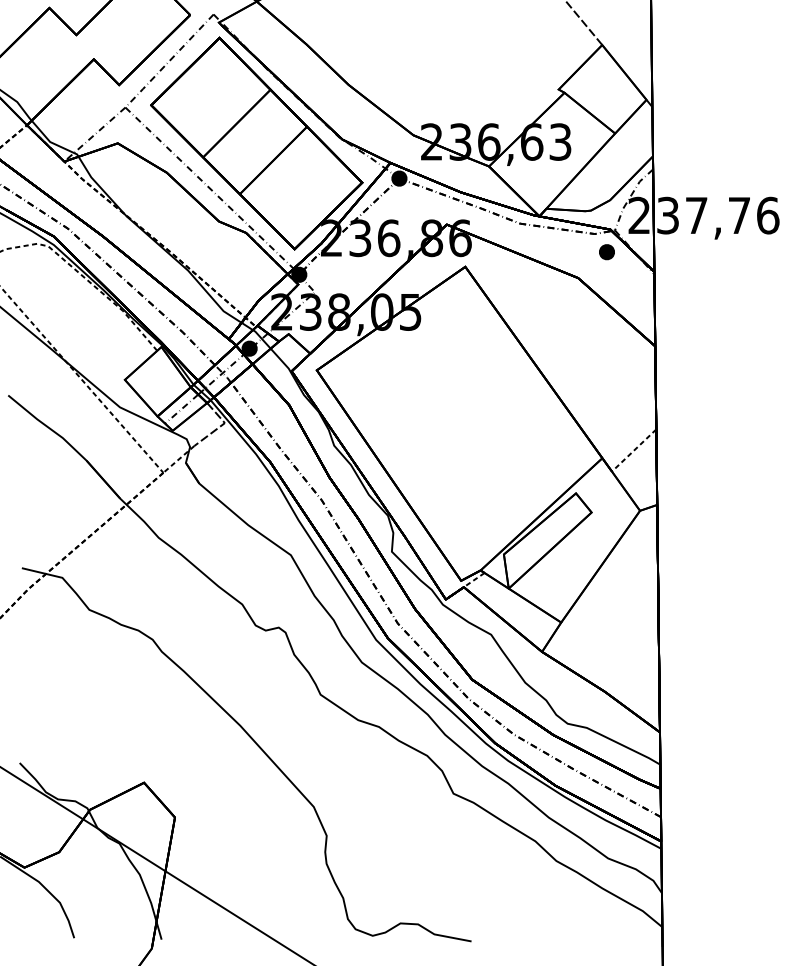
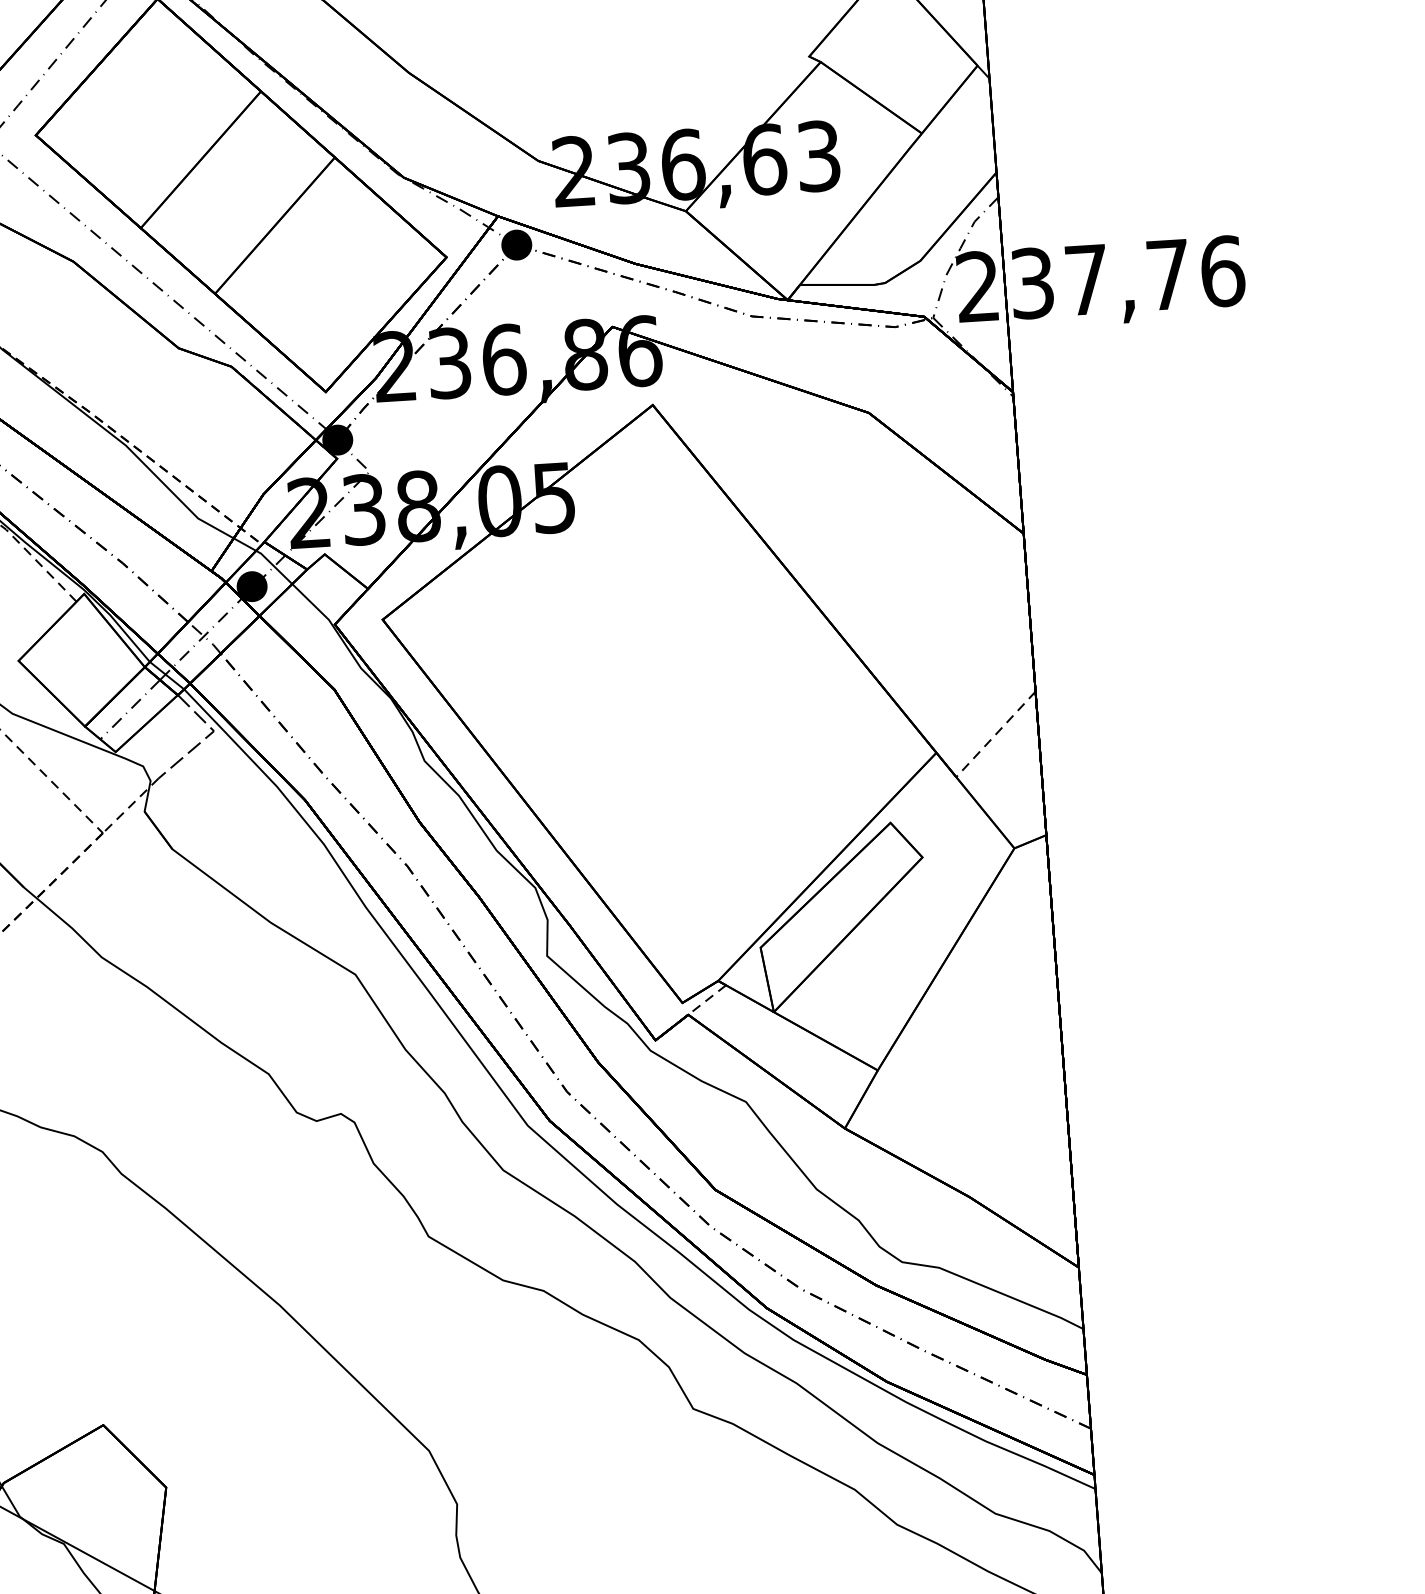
part: (606, 252) -> (919, 360), removed

